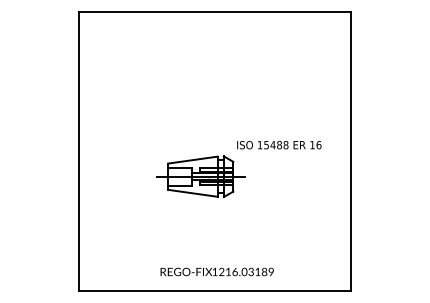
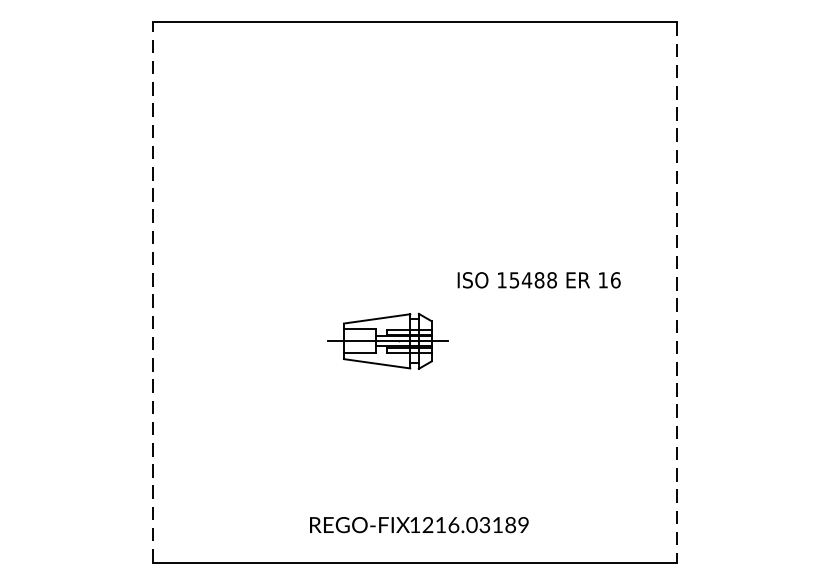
line: (79, 151) -> (153, 292), solid -> dashed
line: (350, 151) -> (676, 292), solid -> dashed
part: (200, 176) -> (387, 340), size x0.7

